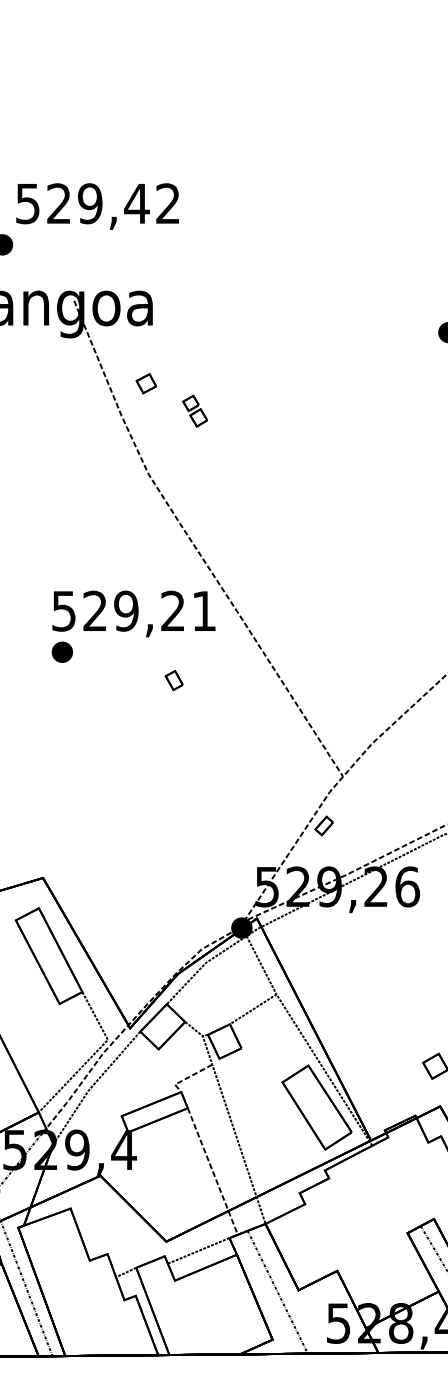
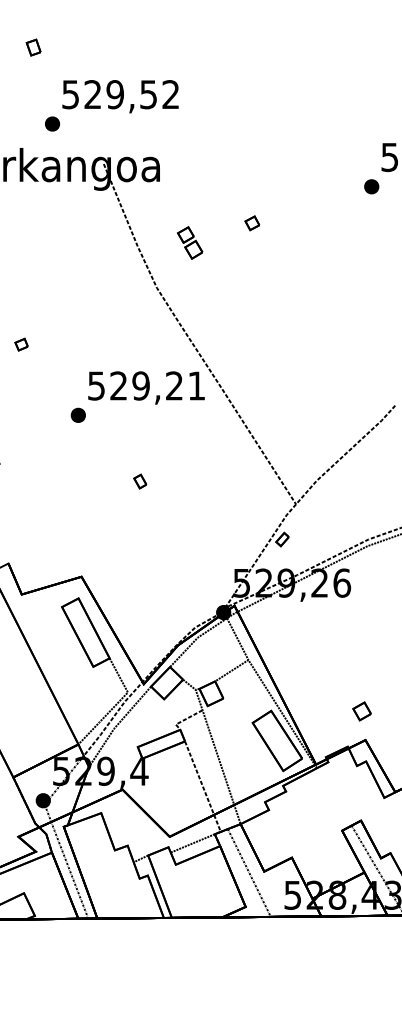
text: (136, 203) -> (148, 94), 529,42 -> 529,52
part: (146, 383) -> (252, 223), moved
part: (195, 410) -> (190, 242), size x1.43
part: (61, 651) -> (77, 414), moved
part: (174, 680) -> (140, 481), moved

